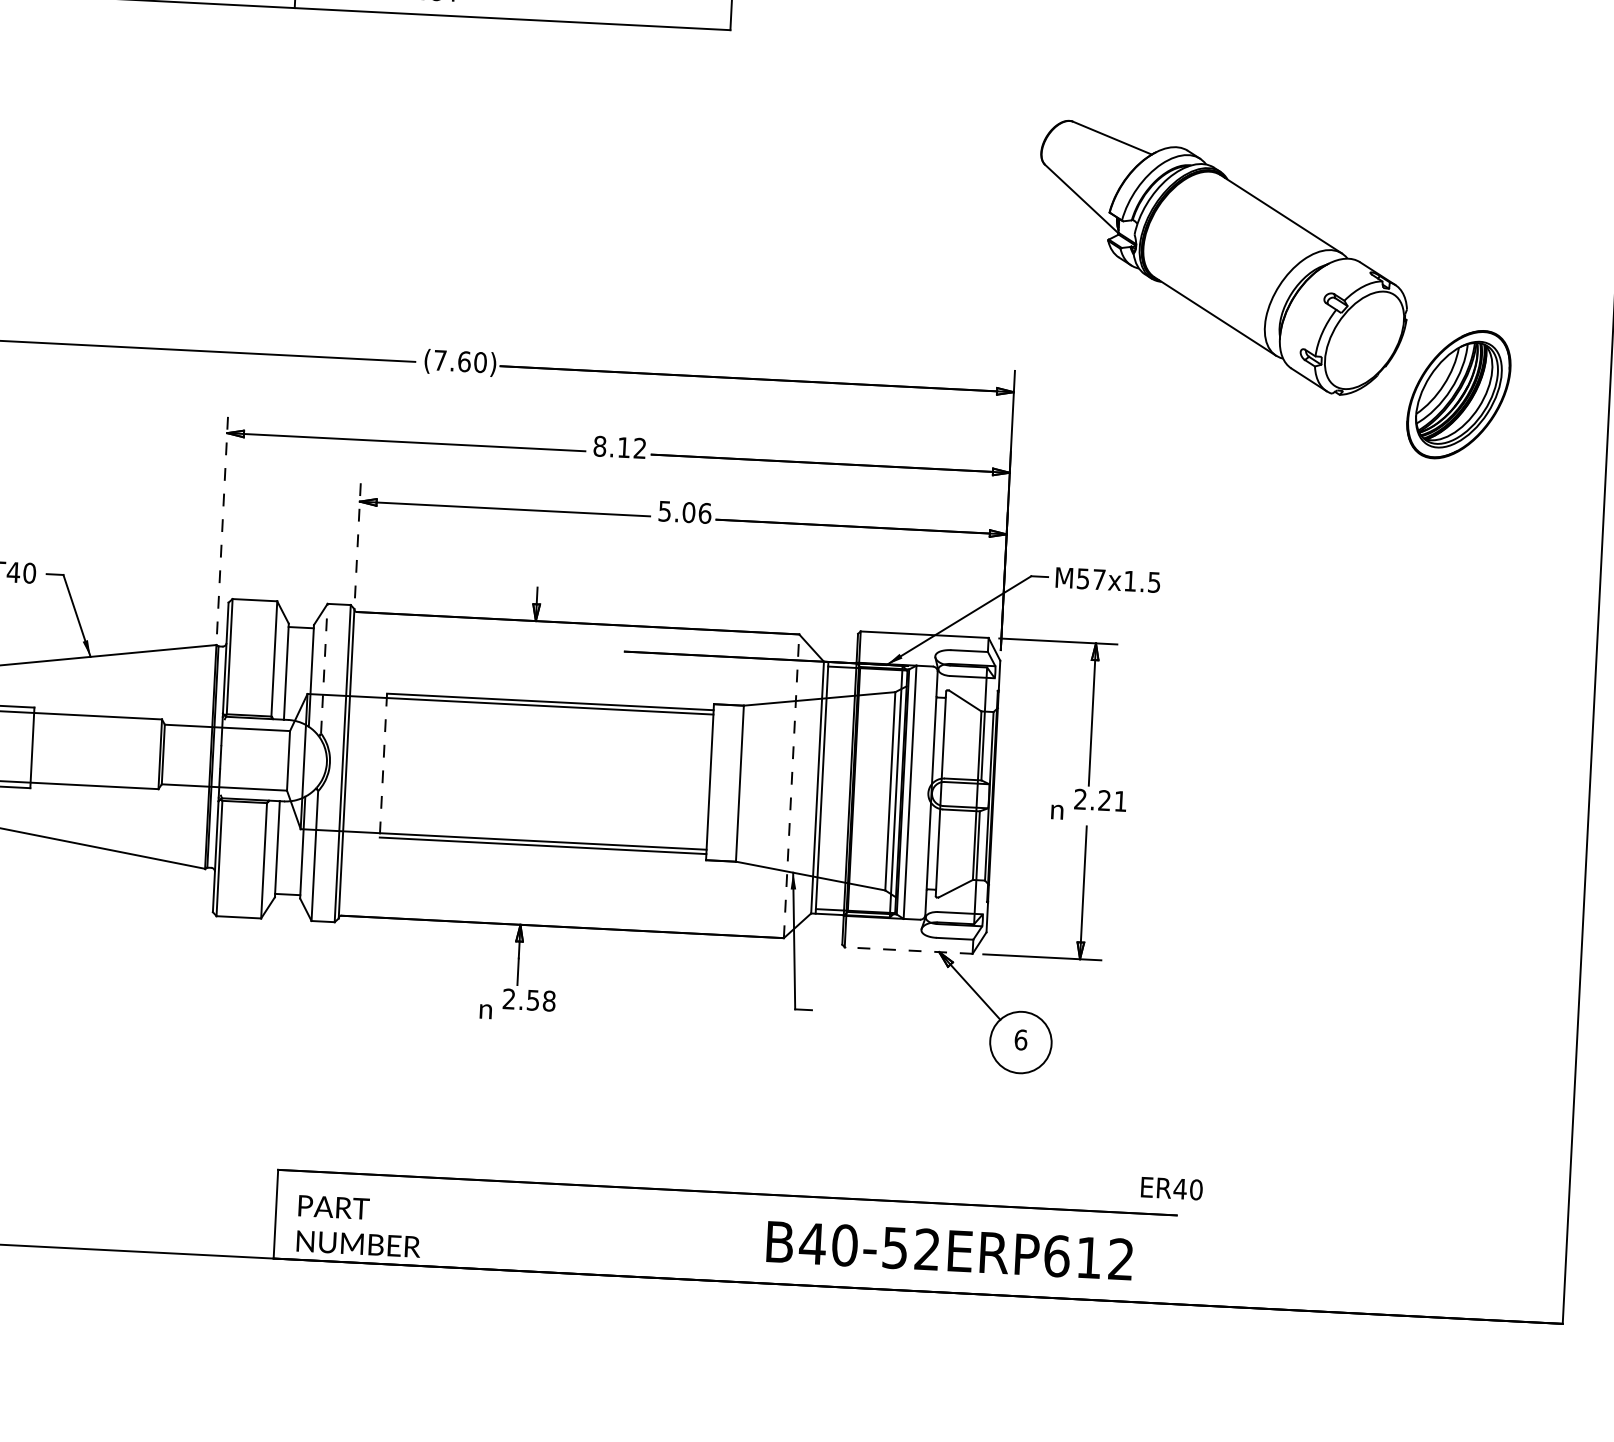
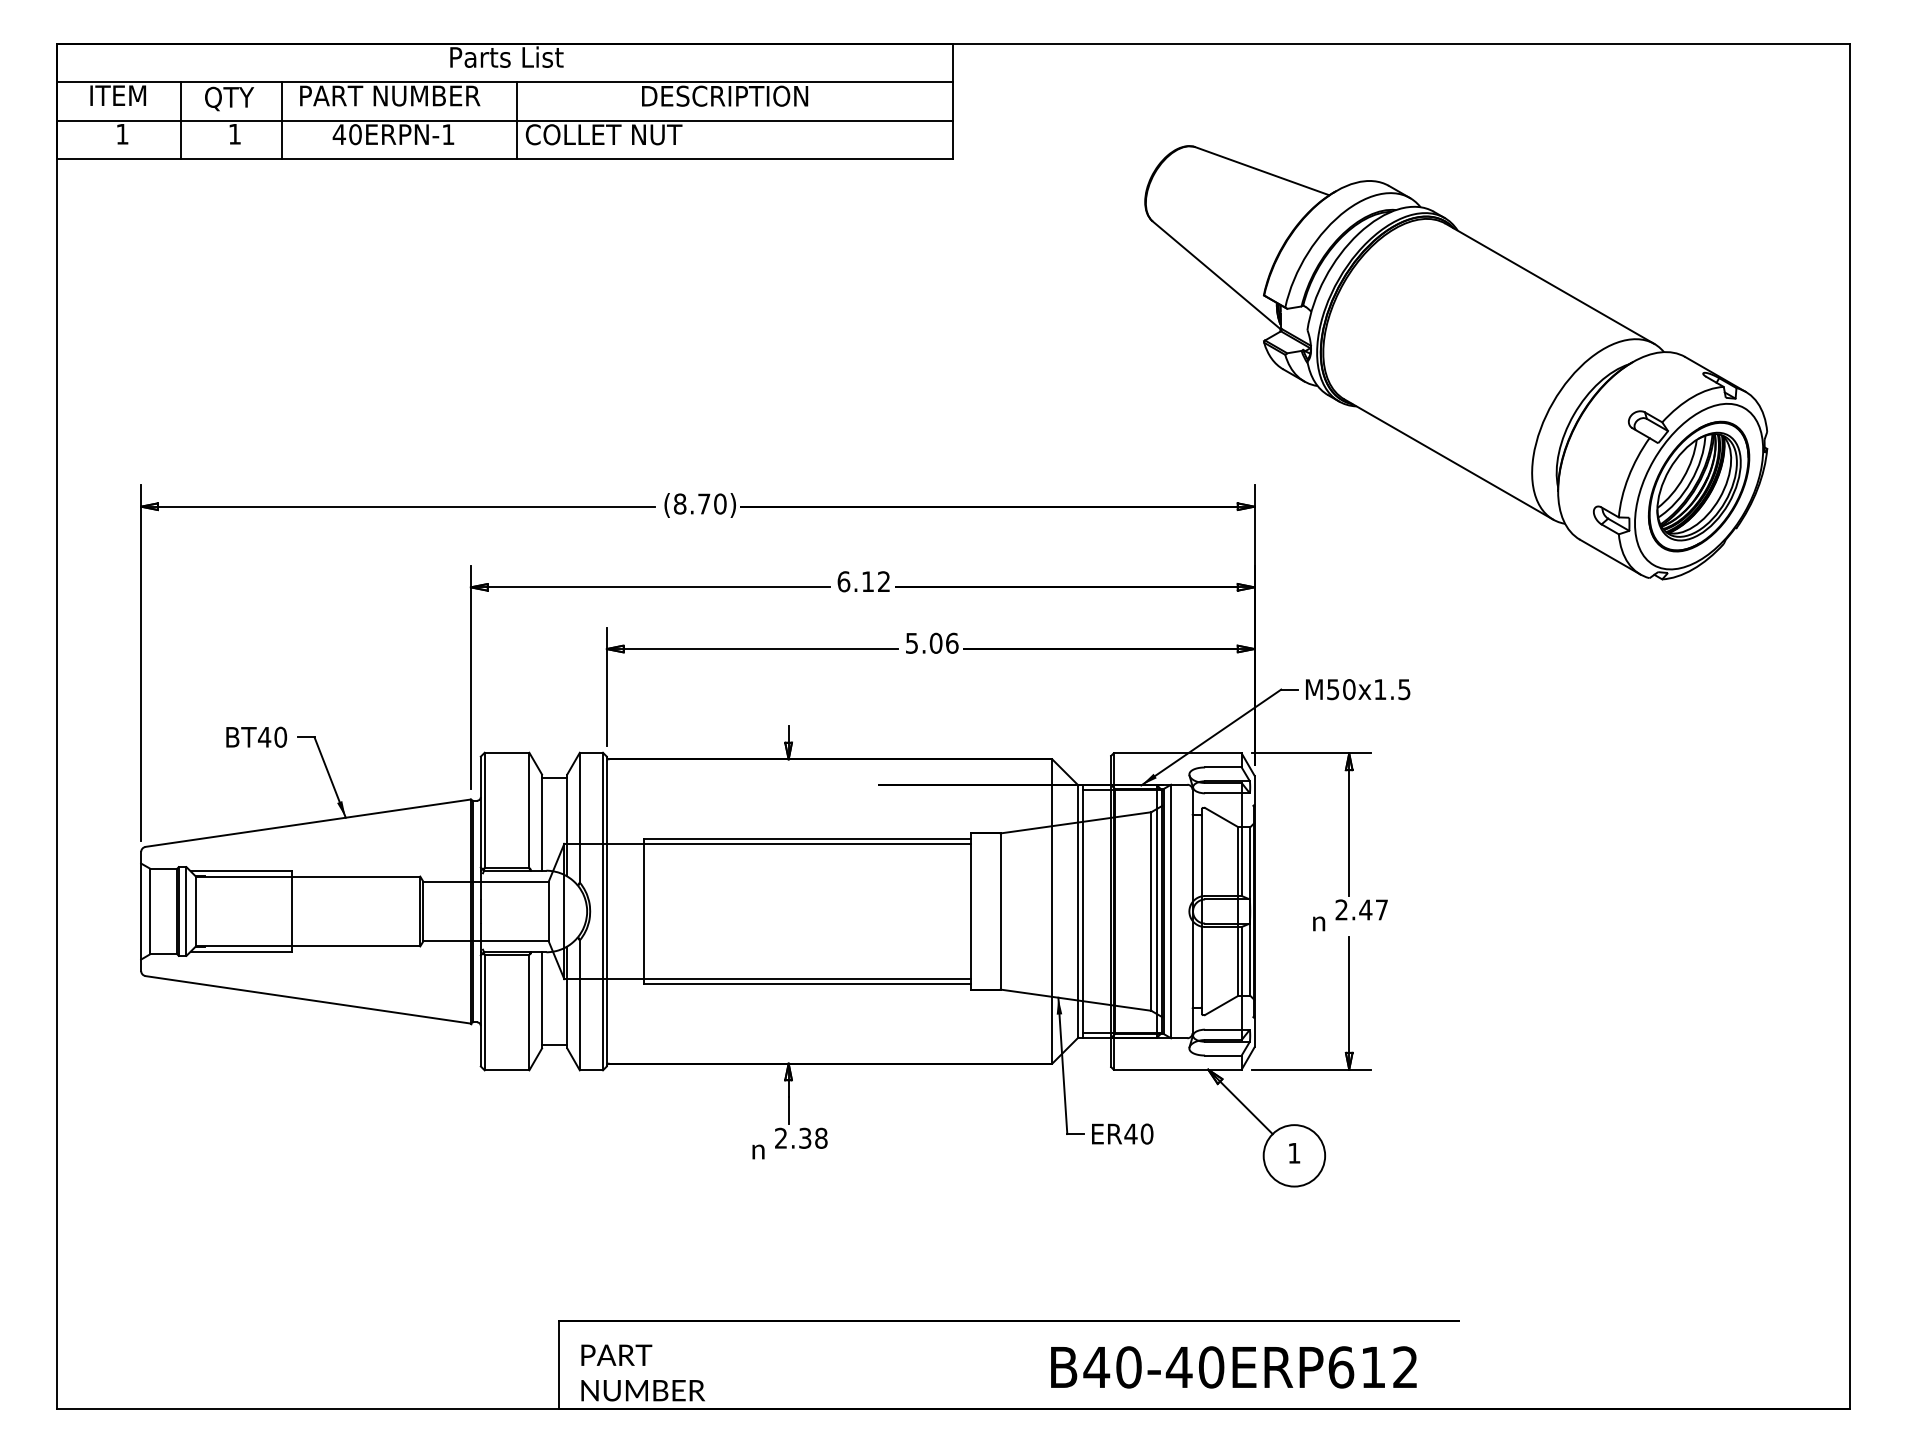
part: (1222, 258) -> (1456, 362), size x1.67
text: (451, 360) -> (691, 503), (7.60) -> (8.70)
text: (599, 446) -> (843, 581), 8.12 -> 6.12
line: (222, 522) -> (470, 676), dashed -> solid
line: (357, 539) -> (606, 686), dashed -> solid
text: (1099, 579) -> (1349, 689), M57x1.5 -> M50x1.5
line: (324, 668) -> (579, 817), dashed -> solid
line: (383, 766) -> (643, 912), dashed -> solid
line: (791, 786) -> (1052, 911), dashed -> solid
text: (1112, 800) -> (1373, 909), 2.21 -> 2.47
line: (908, 950) -> (1177, 1069), dashed -> solid
text: (533, 999) -> (805, 1137), 2.58 -> 2.38
text: (1021, 1039) -> (1294, 1152), 6 -> 1
text: (1171, 1188) -> (1122, 1133), moved
text: (910, 1248) -> (1194, 1367), B40-52ERP612 -> B40-40ERP612

